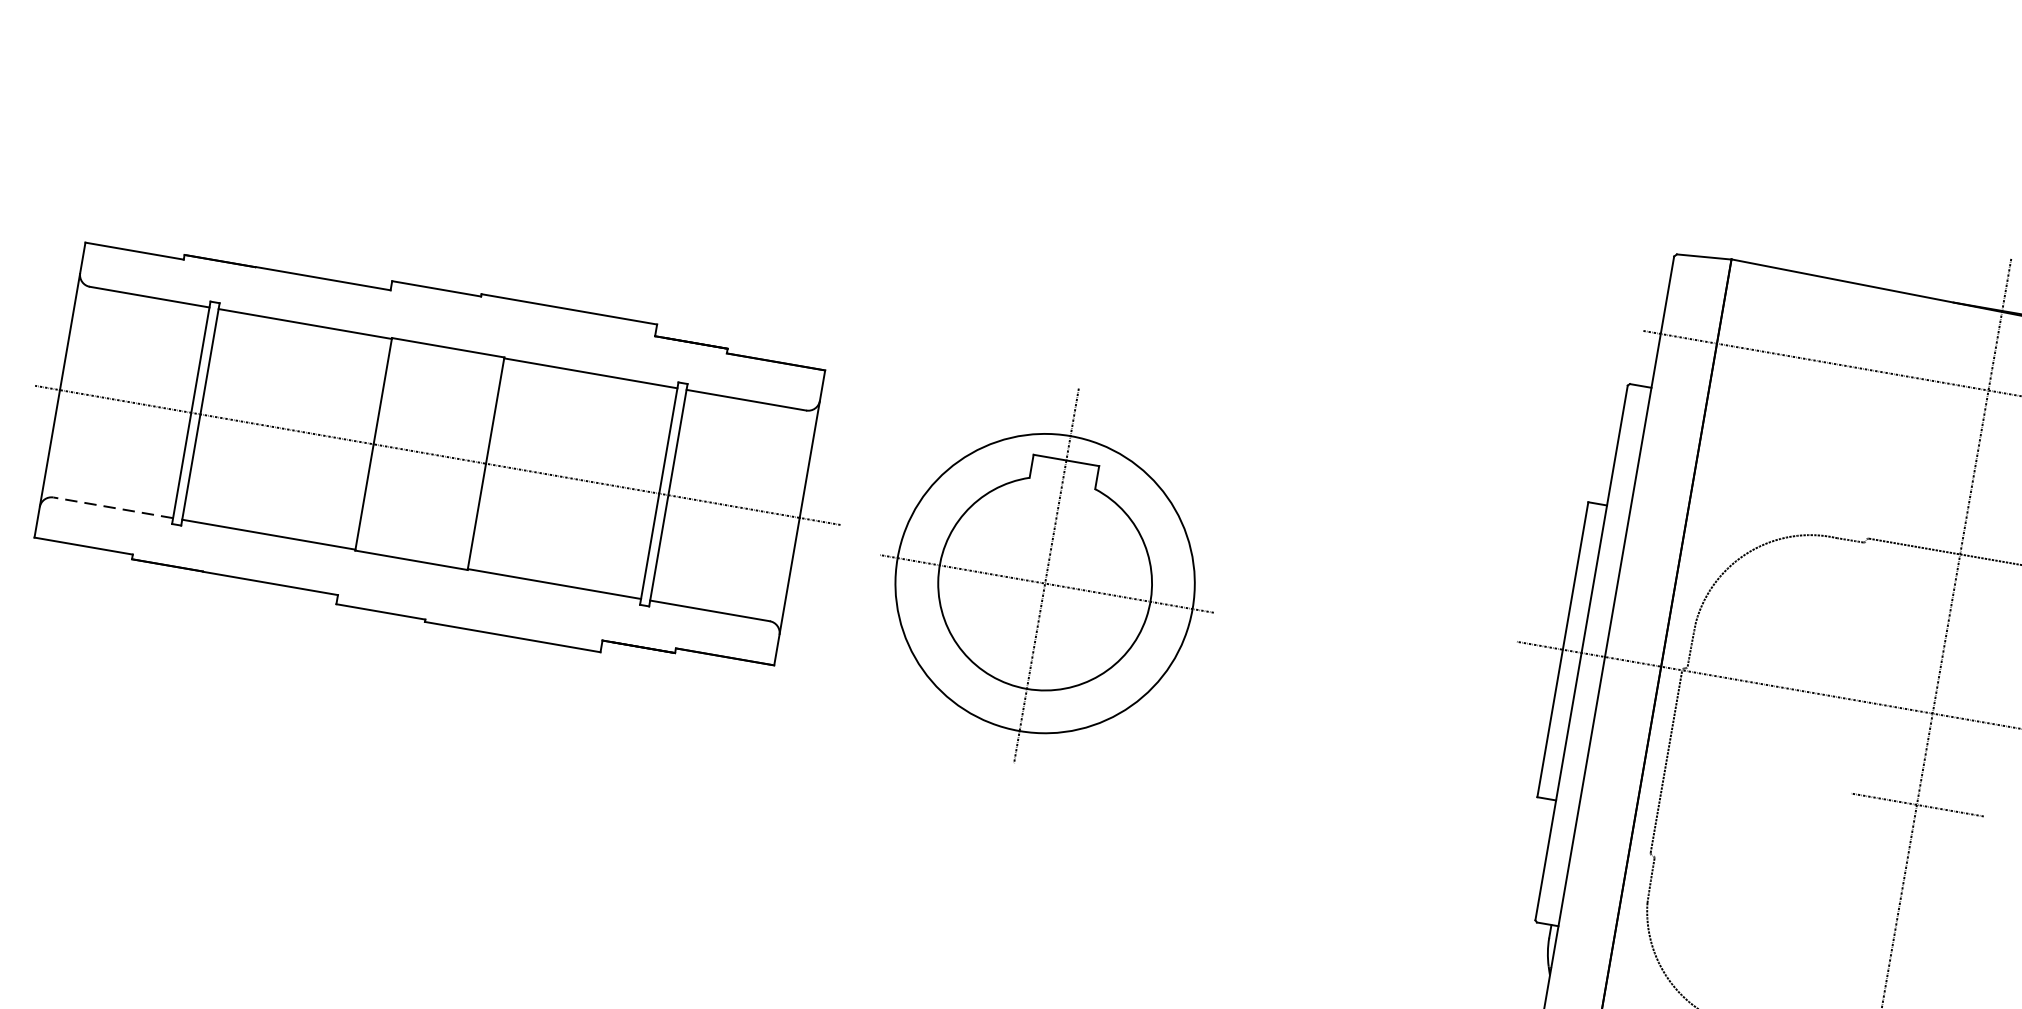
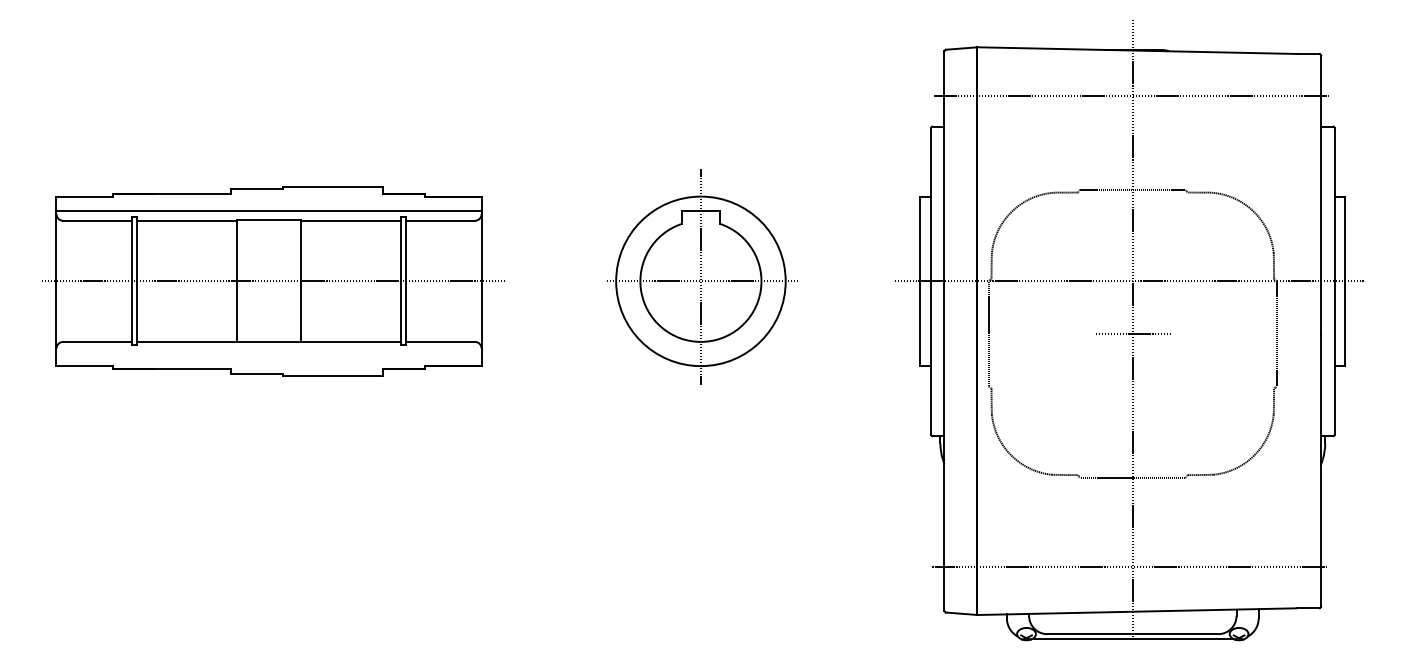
line: (450, 330) -> (268, 210), added
line: (113, 507) -> (97, 341), dashed -> solid
part: (1049, 575) -> (702, 276), moved

